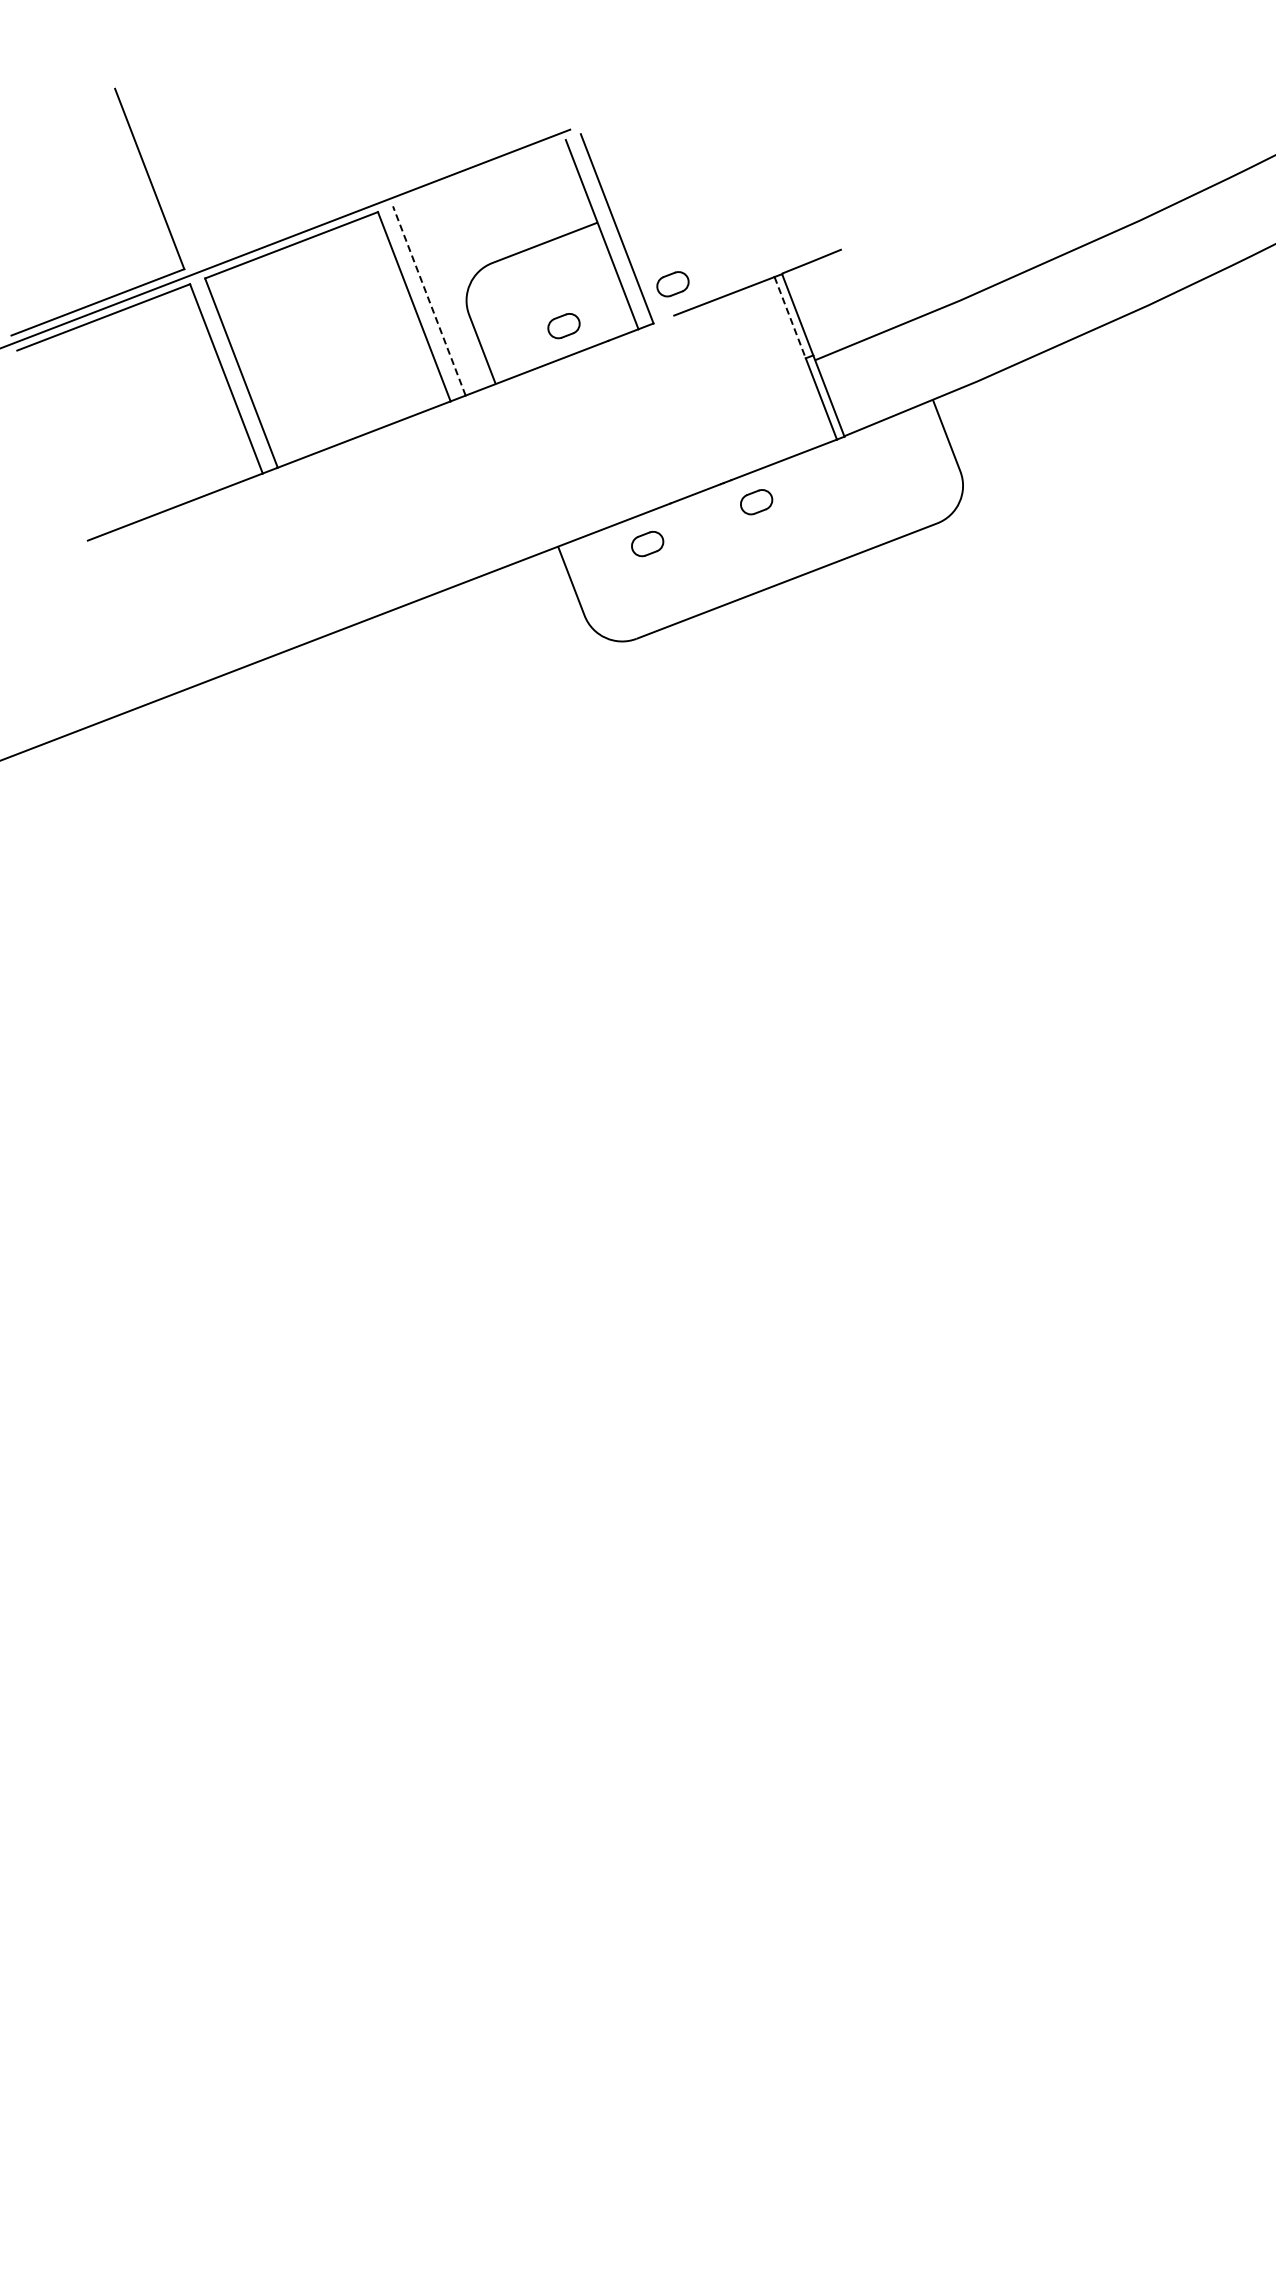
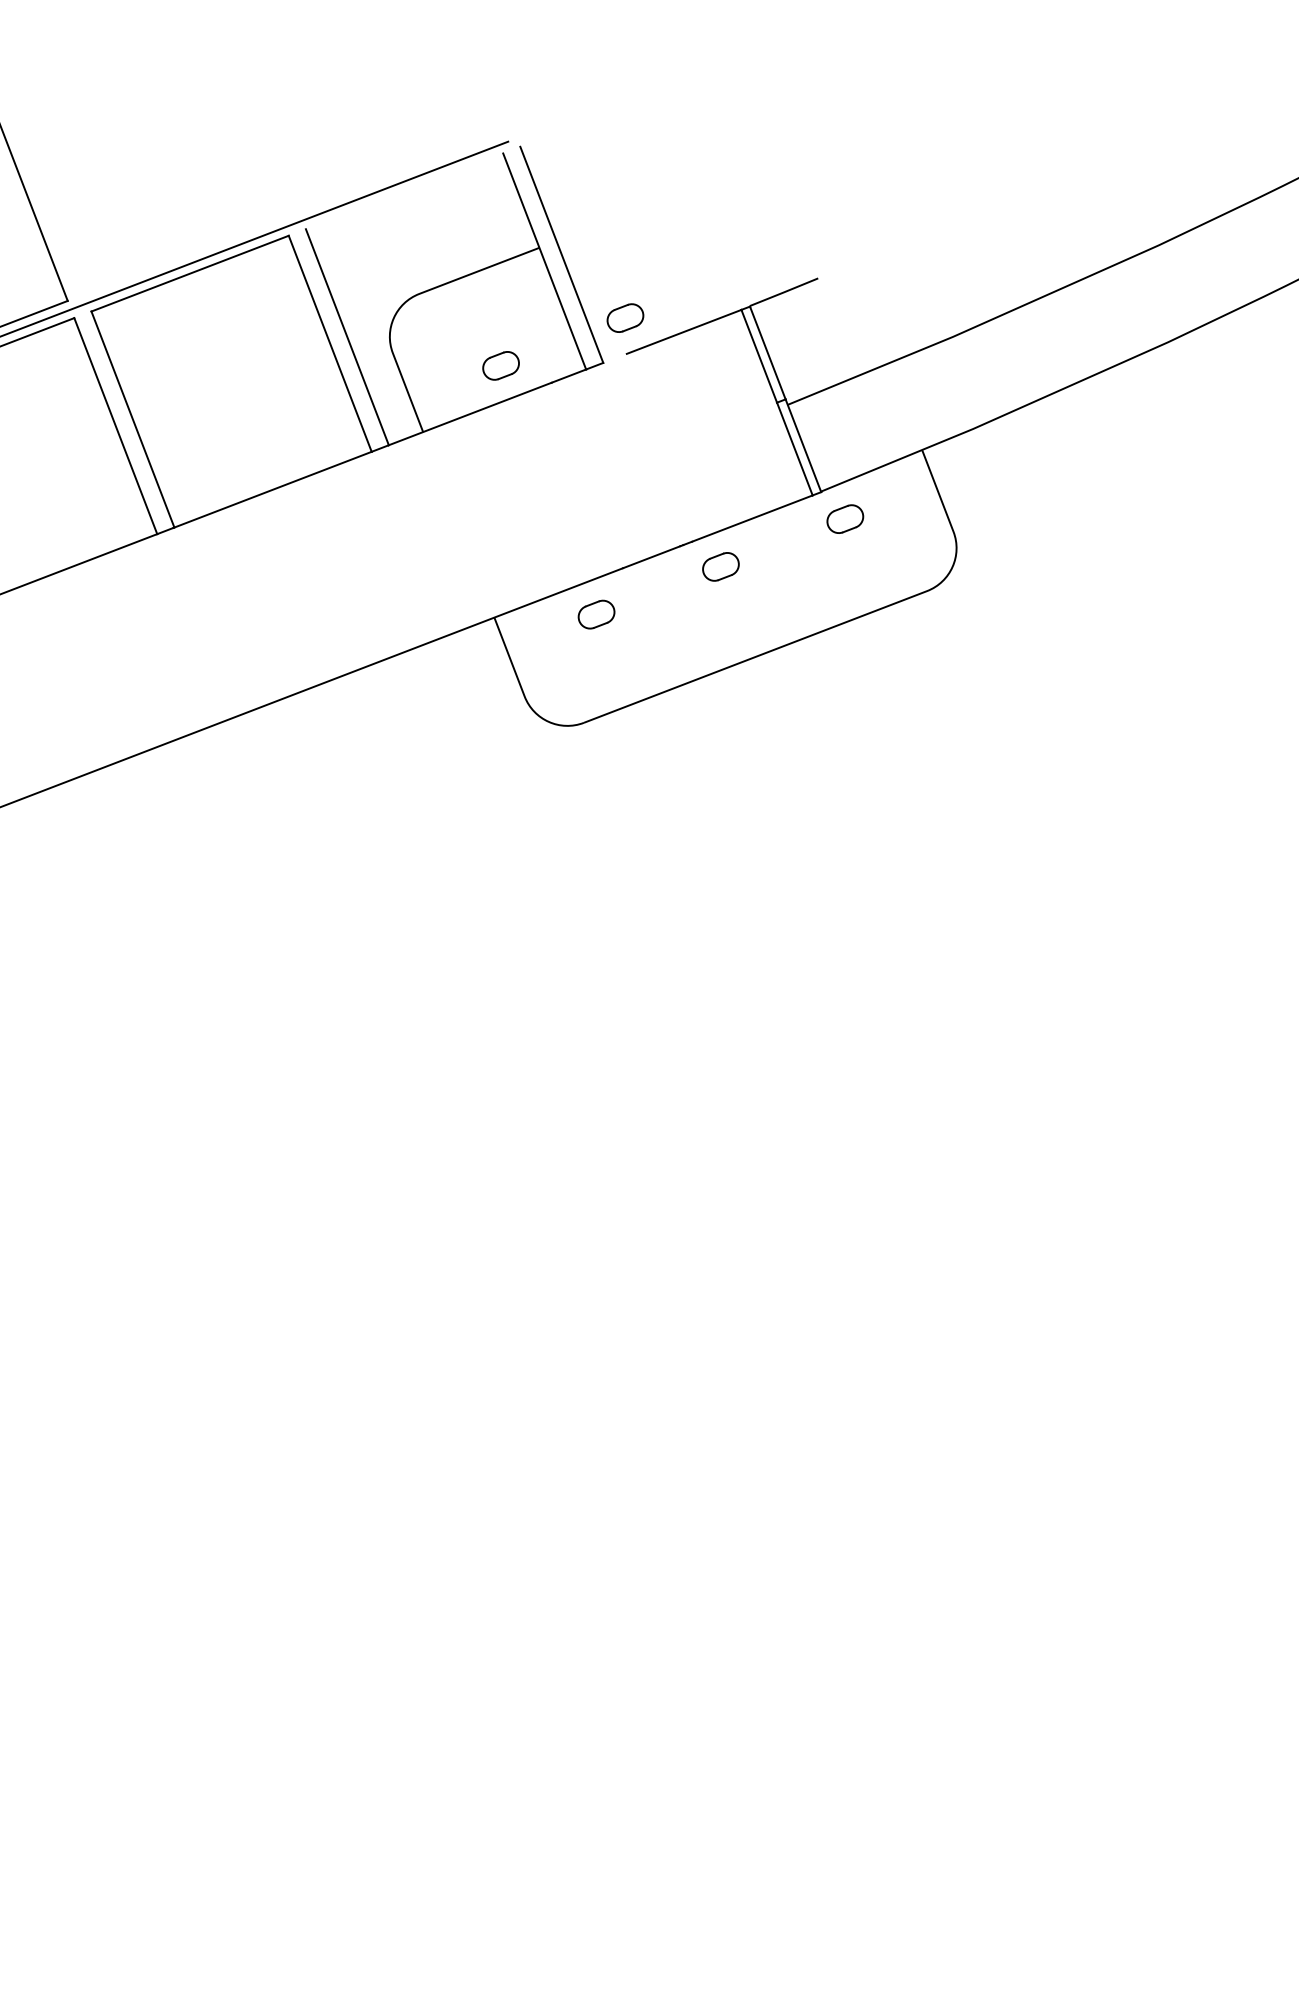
line: (429, 300) -> (347, 336), dashed -> solid
line: (790, 318) -> (759, 357), dashed -> solid
part: (865, 460) -> (845, 519), added

